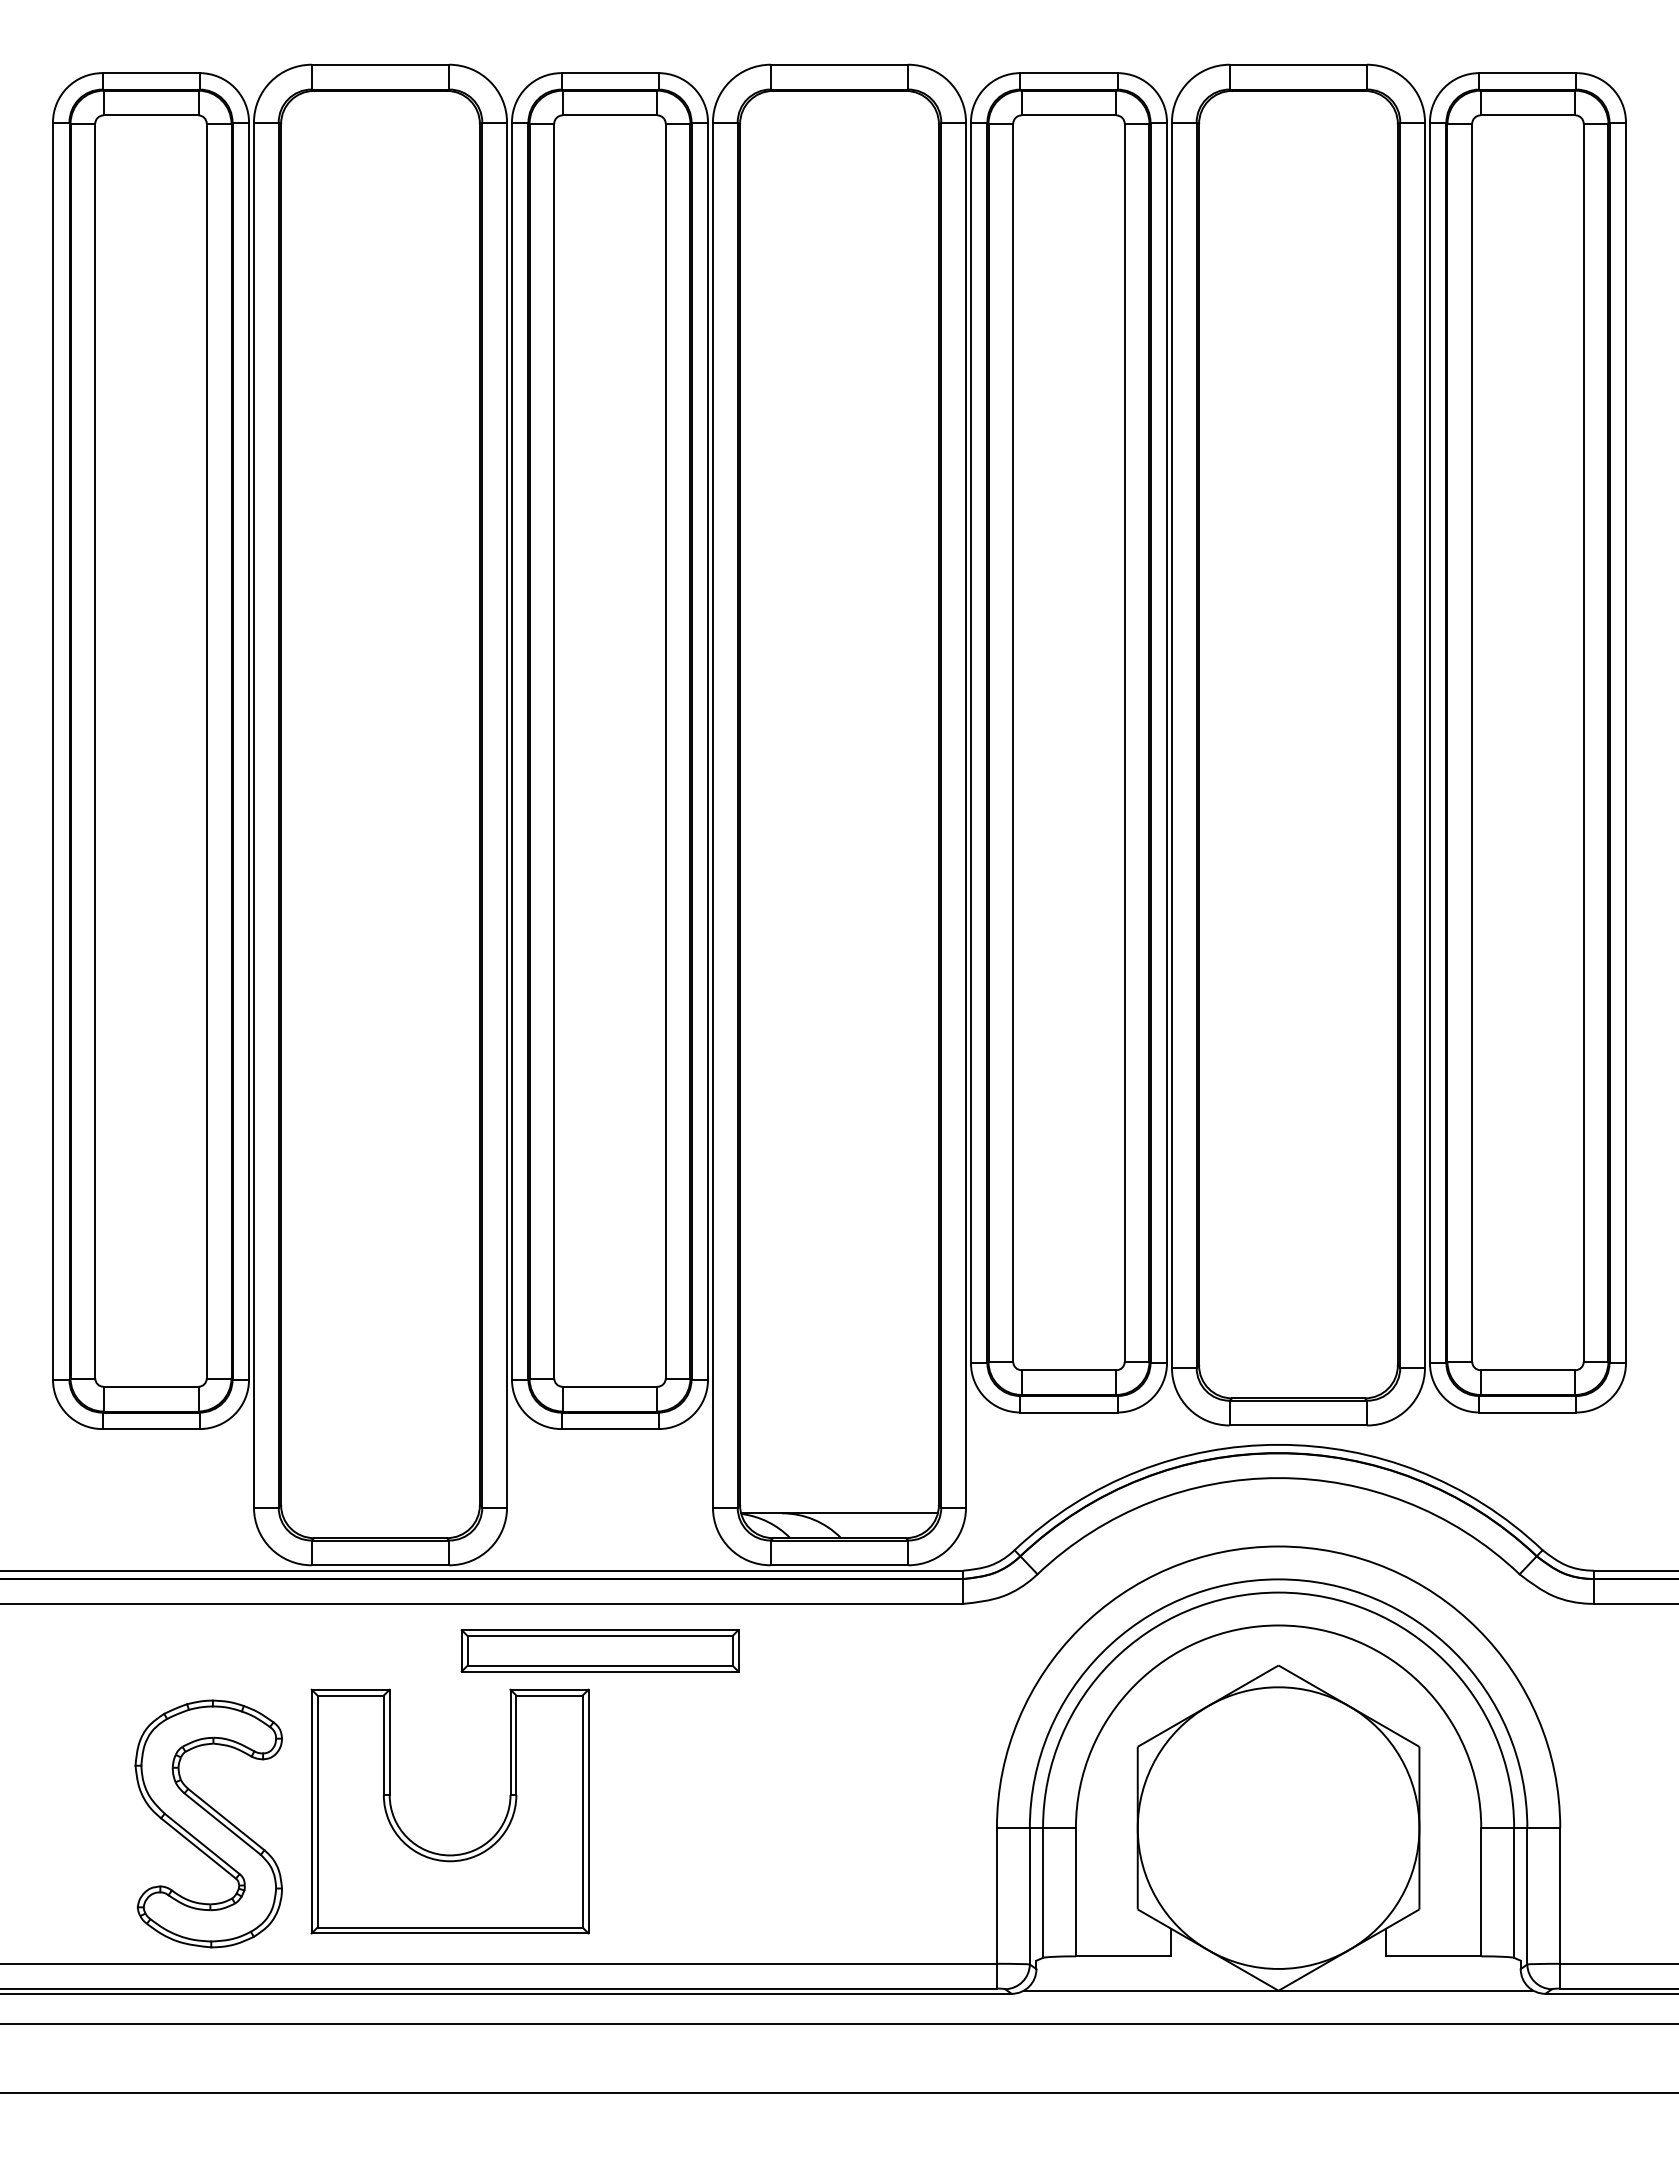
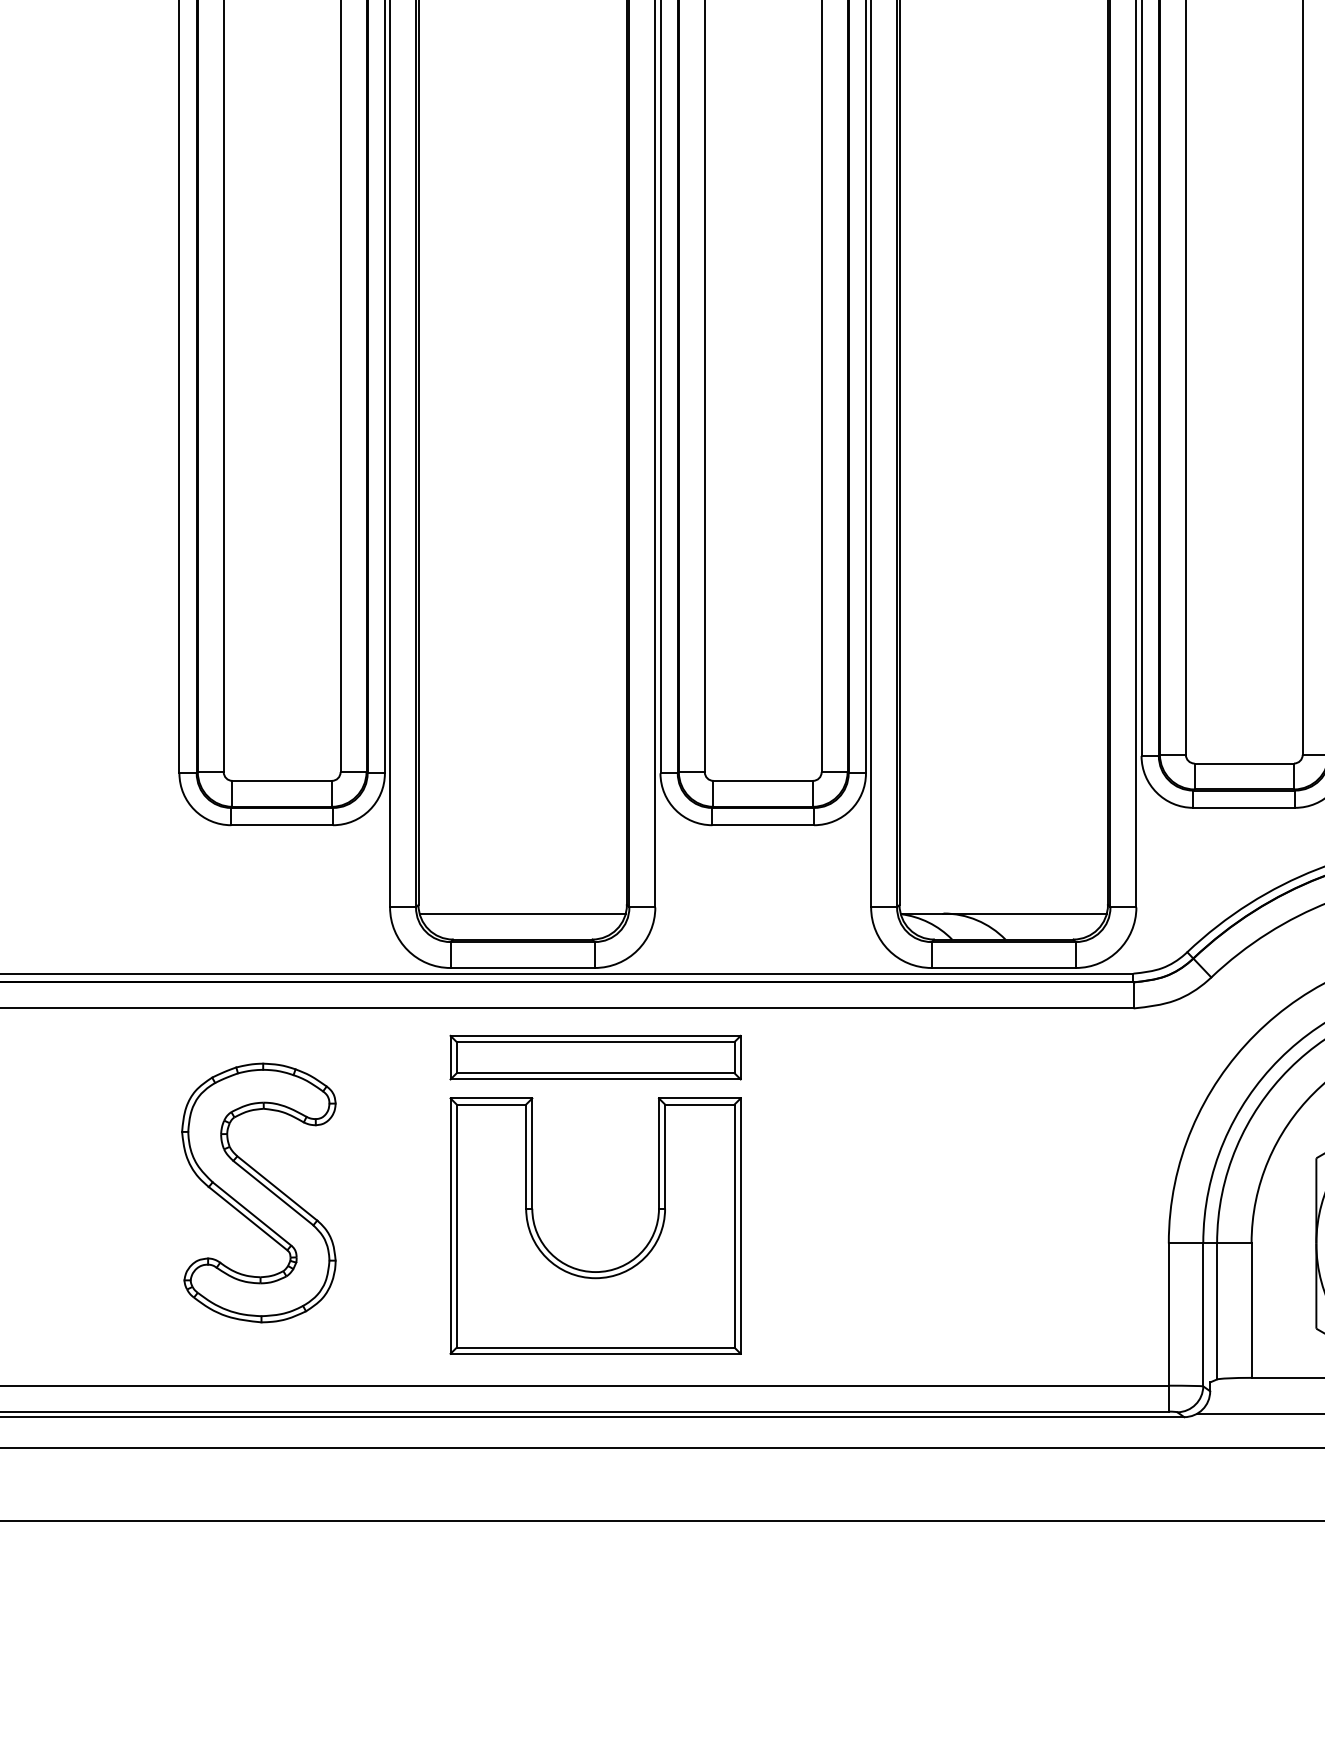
line: (380, 1513) -> (522, 913), added
part: (599, 1650) -> (595, 1057), moved
part: (208, 1823) -> (258, 1192), moved

